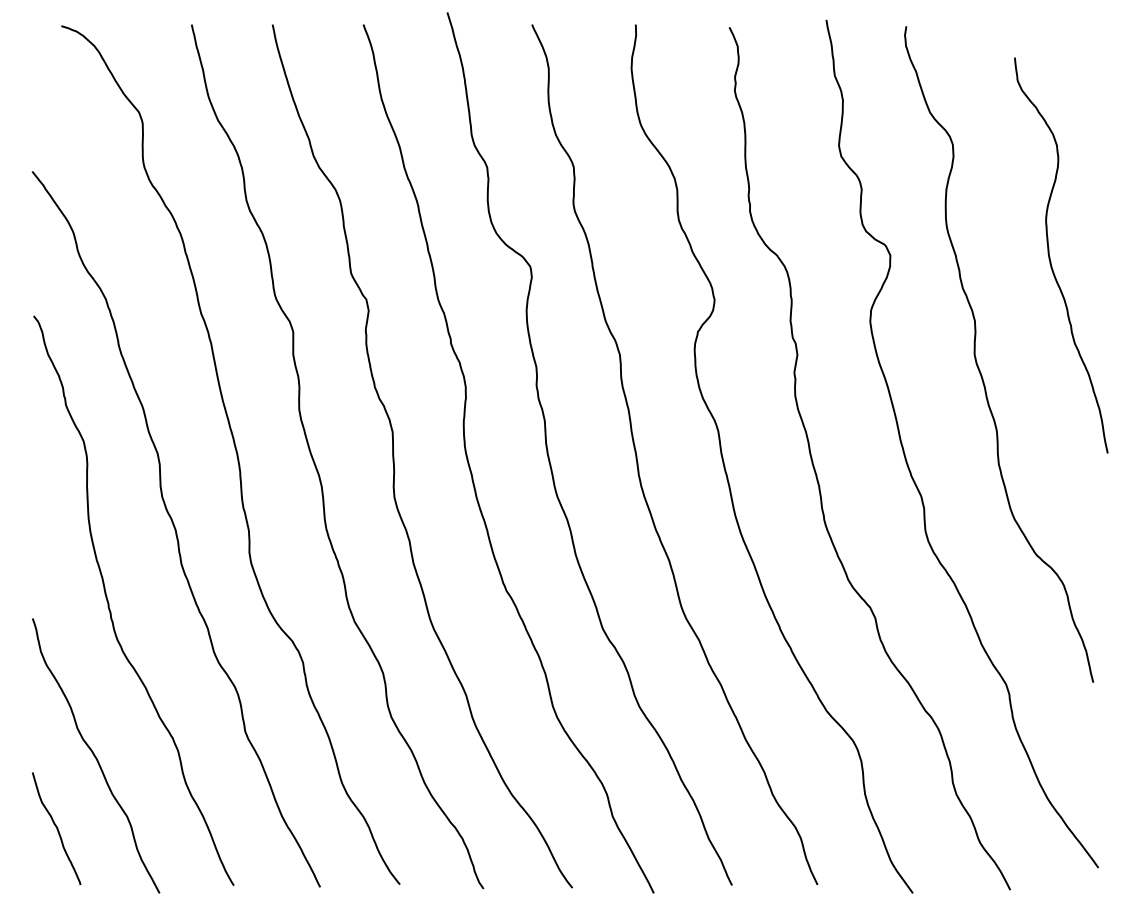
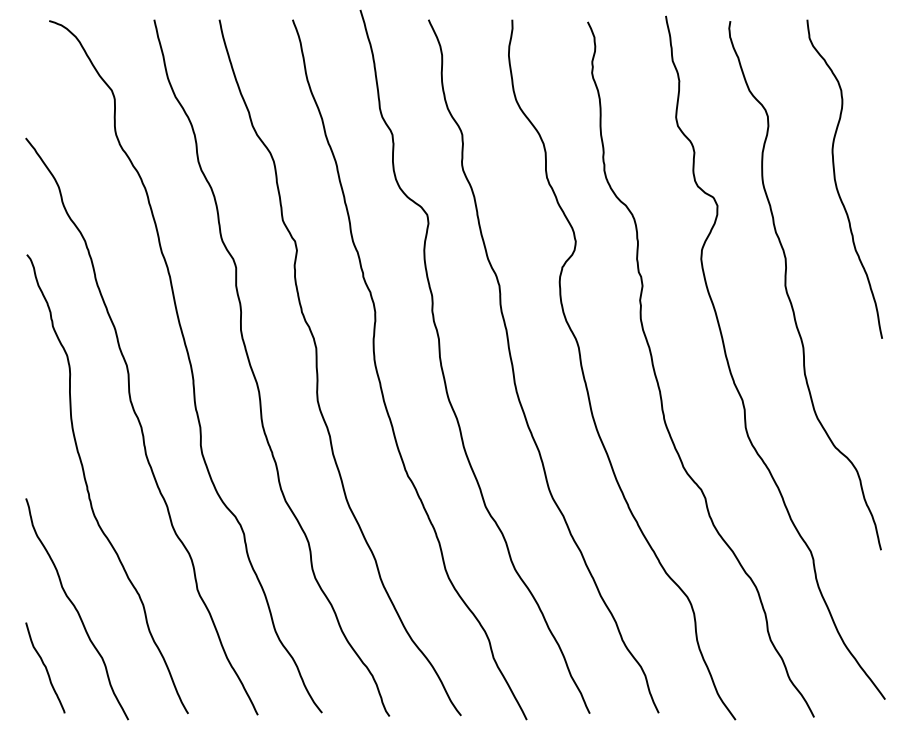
curve: (1050, 256) -> (836, 180), moved

